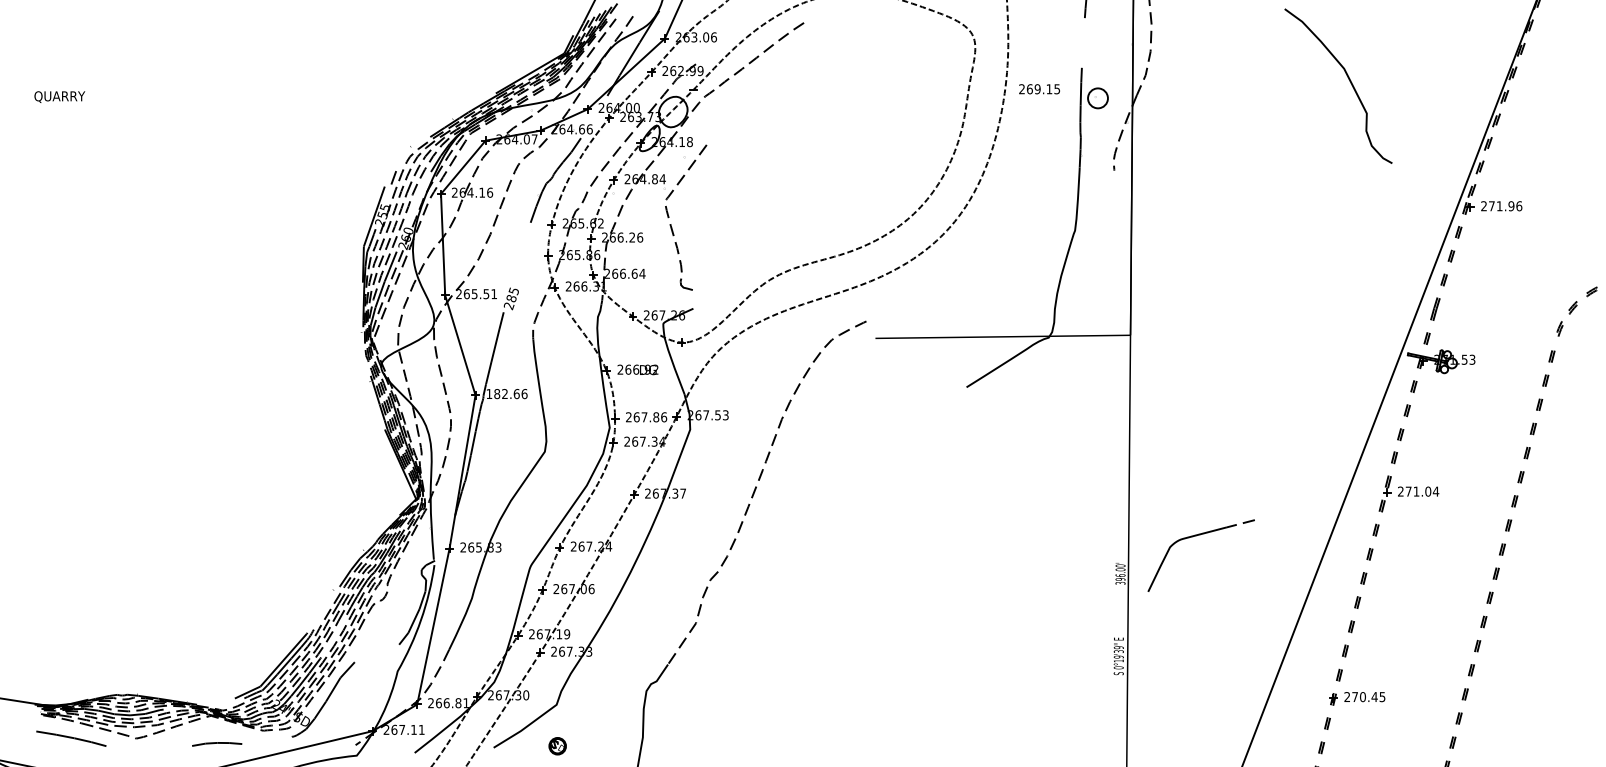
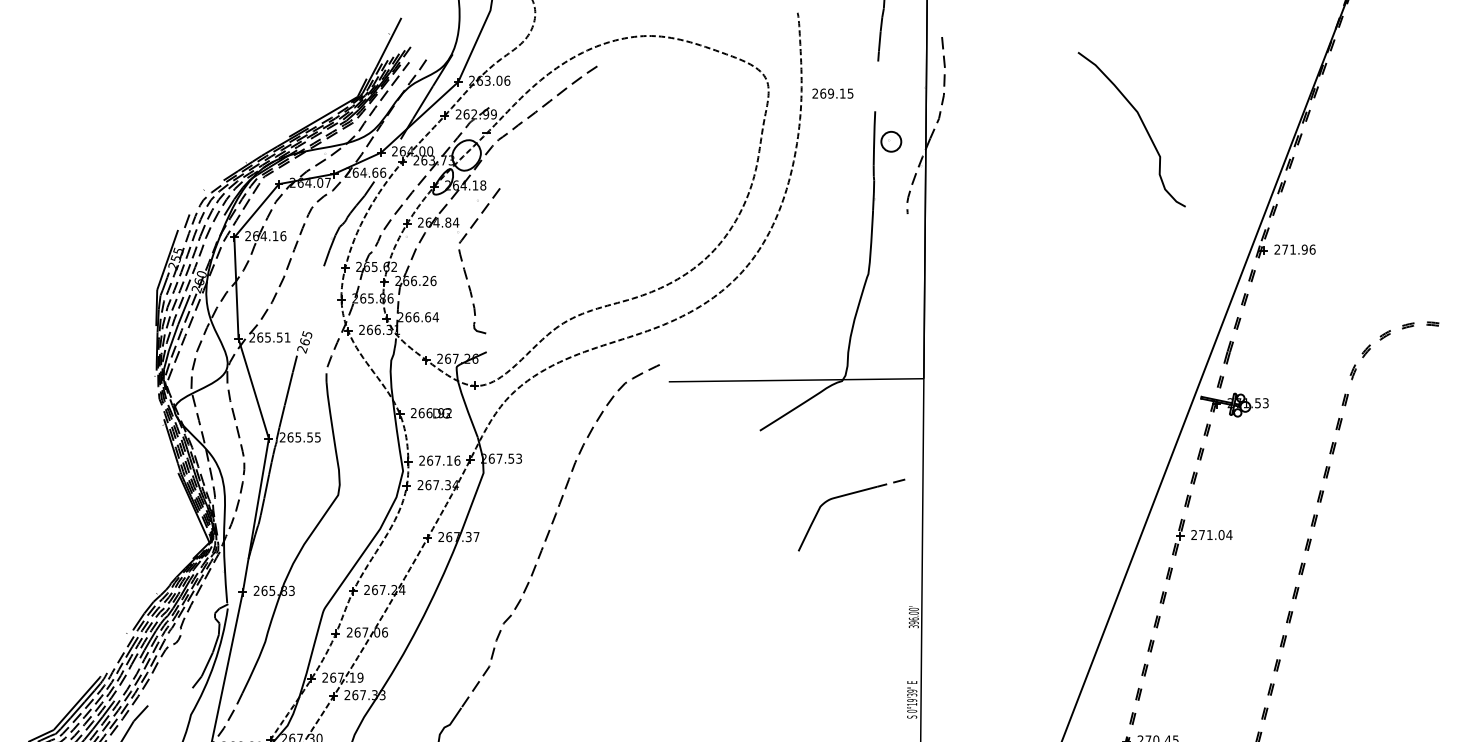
text: (1039, 89) -> (832, 93), moved
text: (510, 298) -> (303, 341), 285 -> 265
text: (506, 394) -> (299, 437), 182.66 -> 265.55
text: (656, 417) -> (449, 460), 267.86 -> 267.16
part: (1196, 536) -> (846, 495), moved

